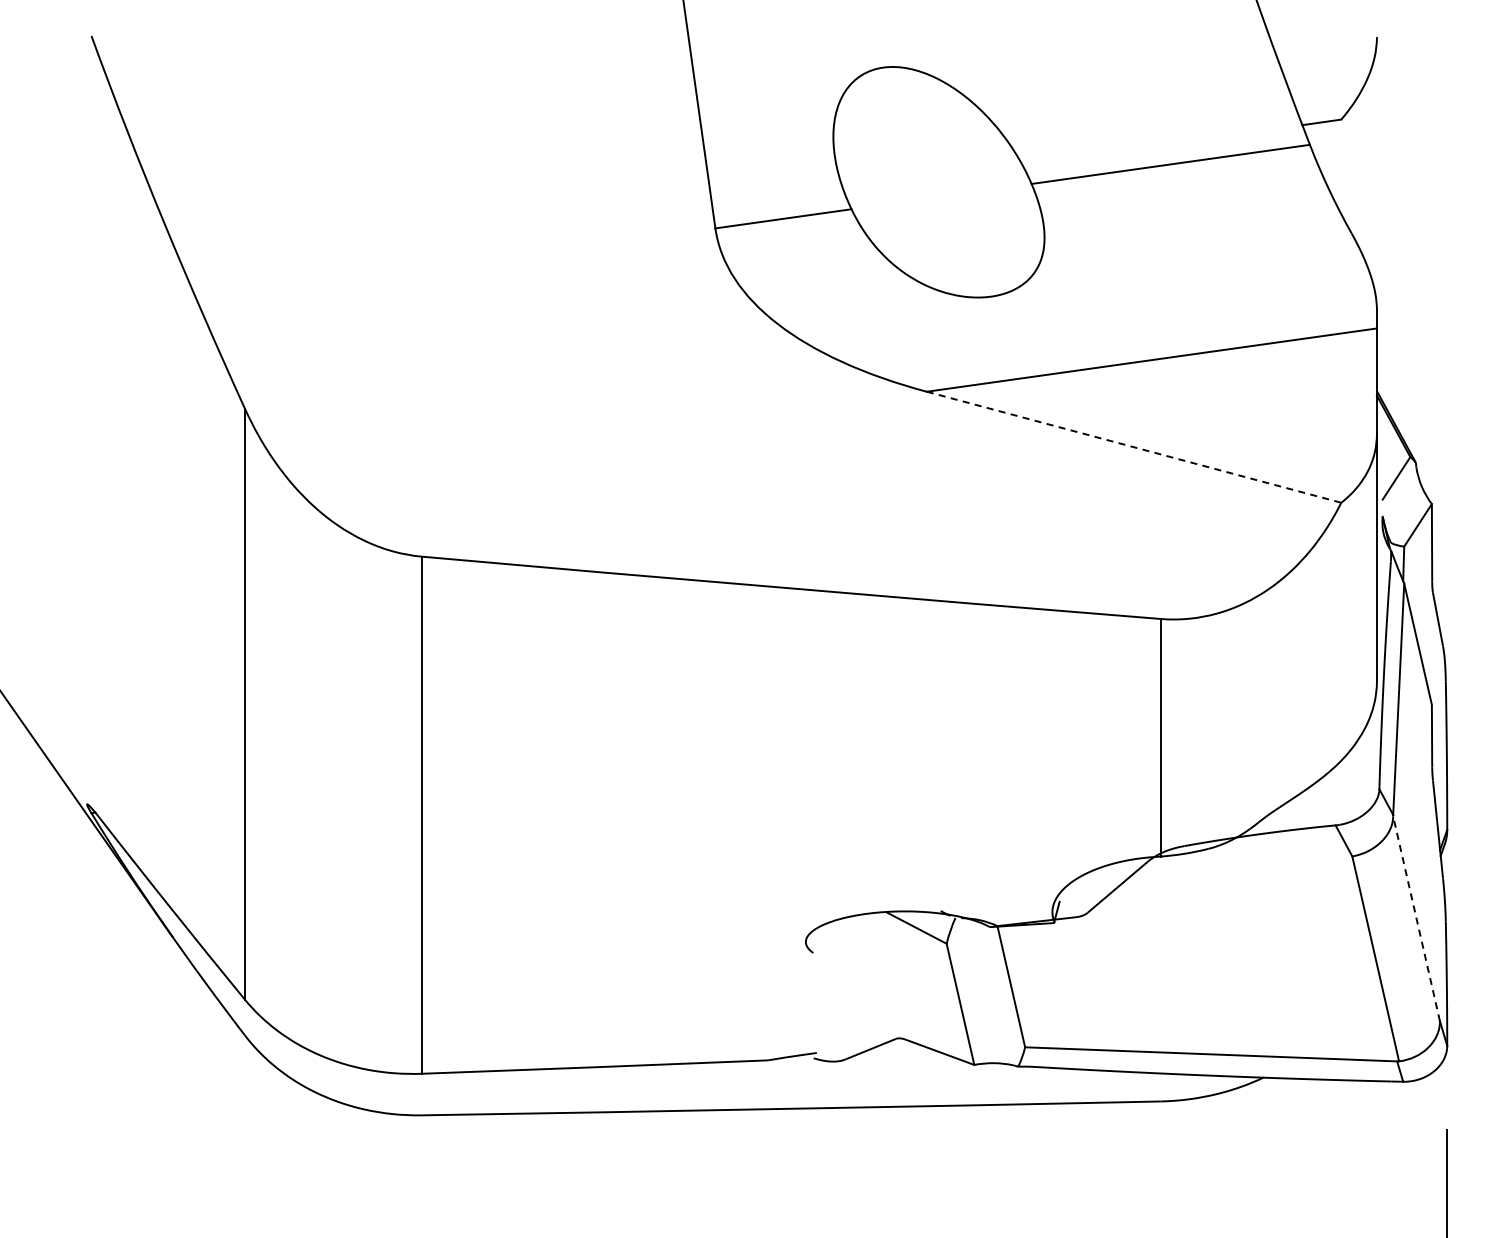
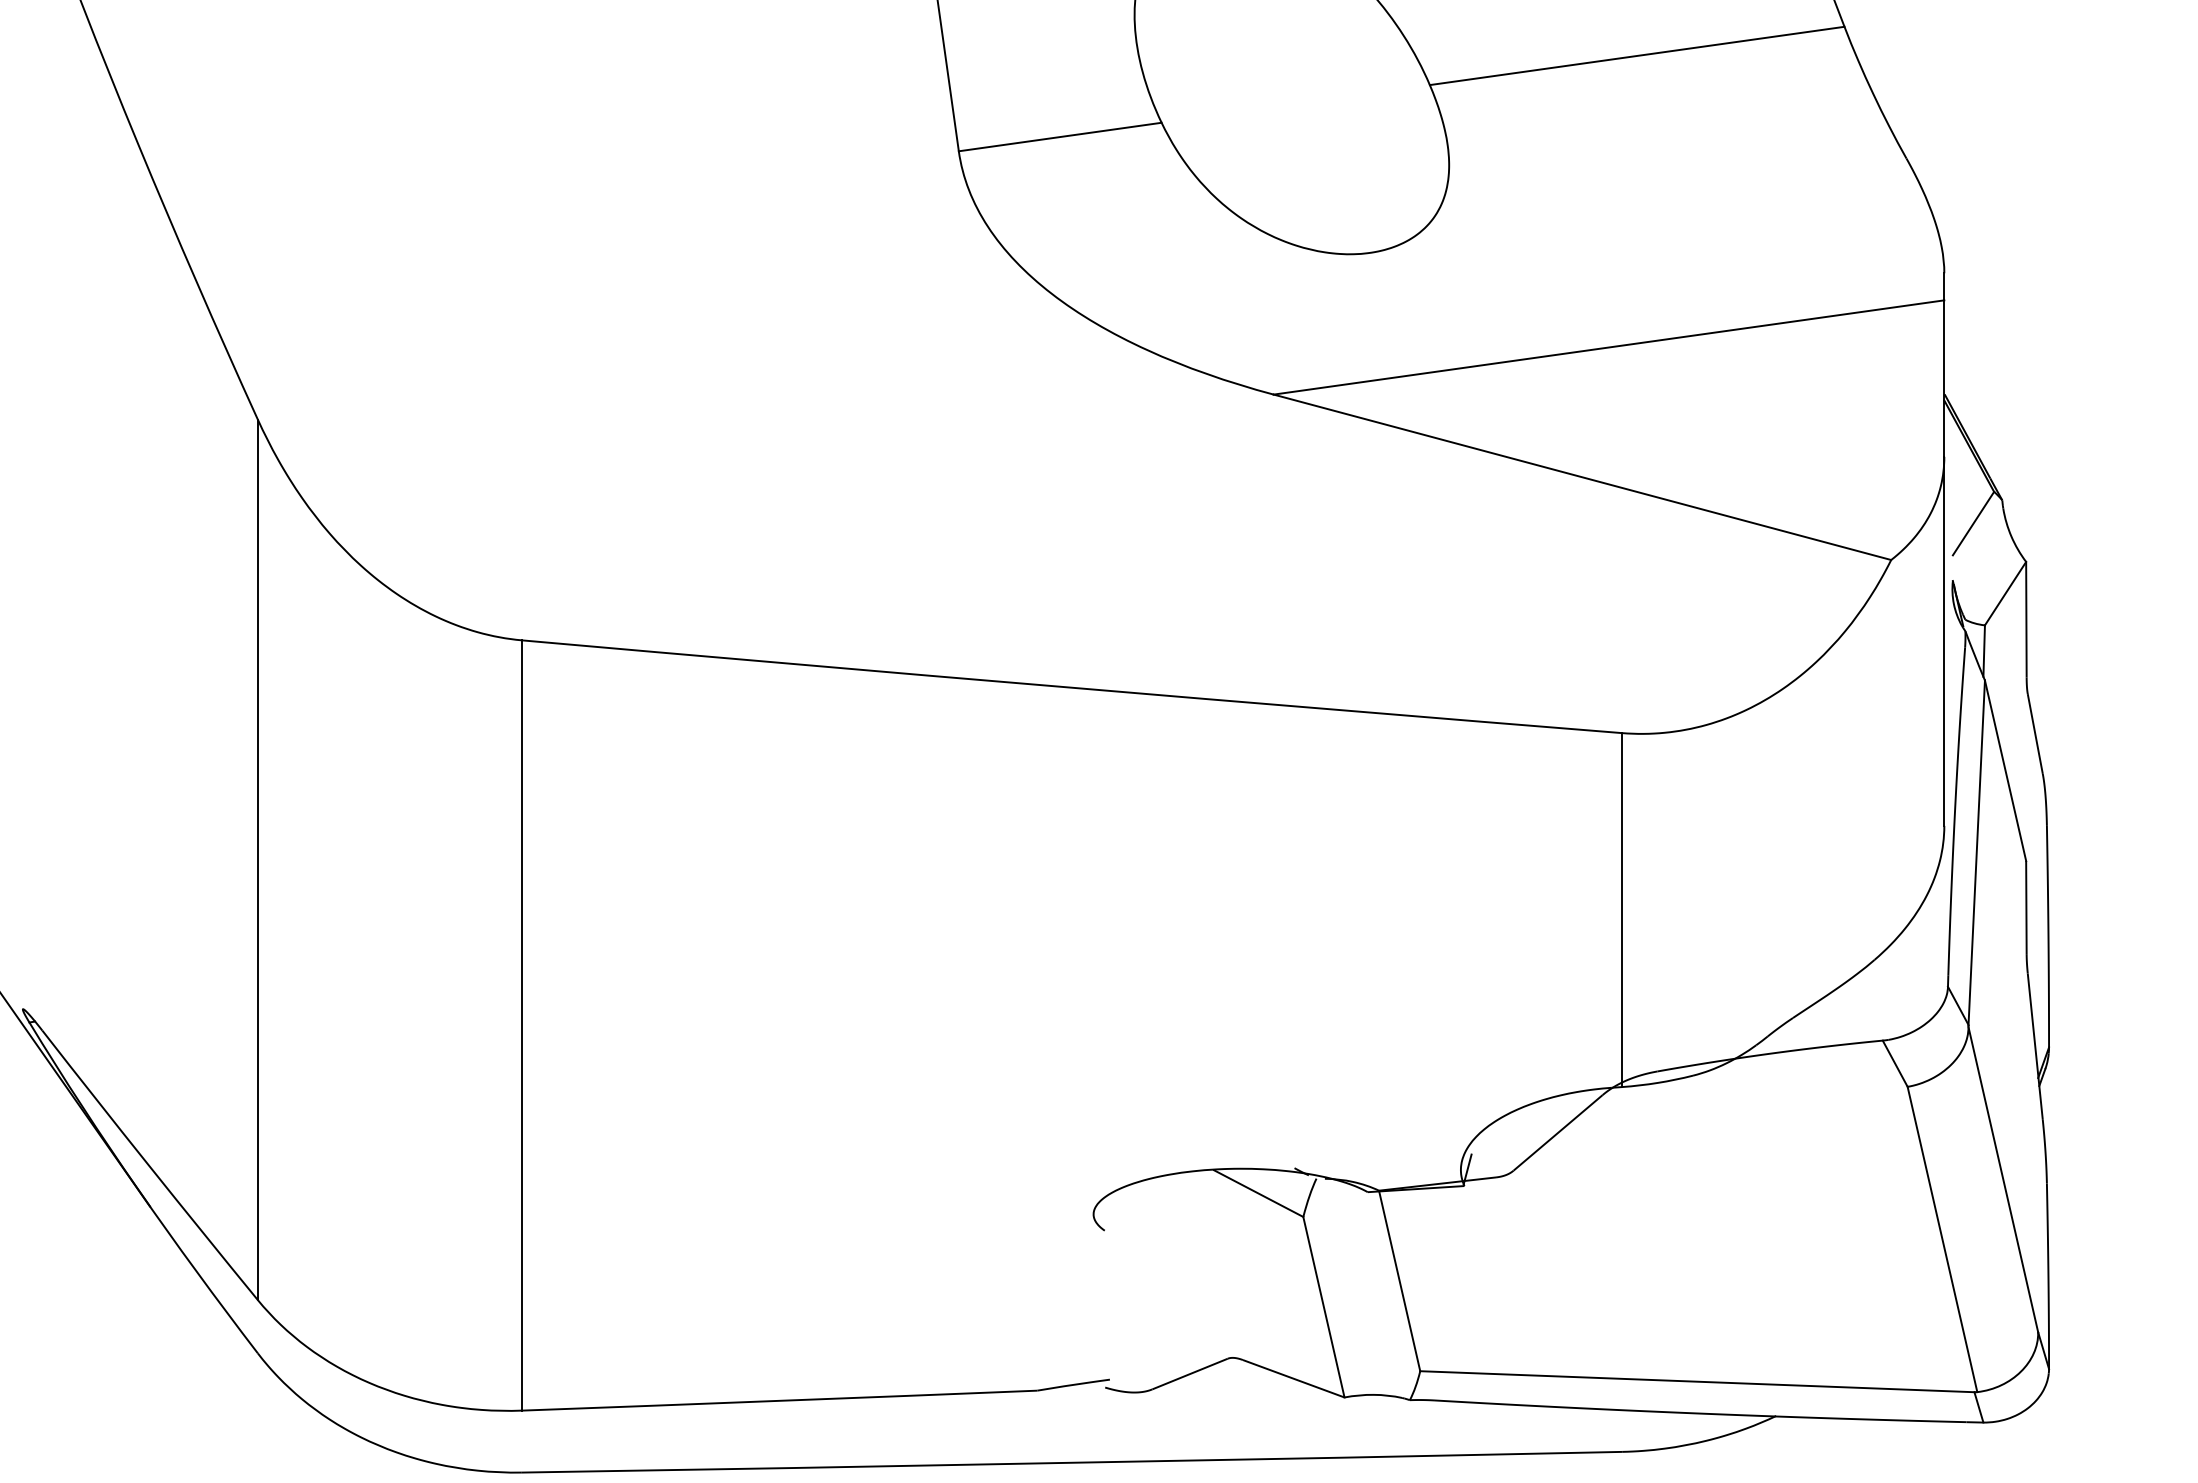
line: (1134, 447) -> (1583, 477), dashed -> solid
line: (1416, 918) -> (2003, 1179), dashed -> solid

